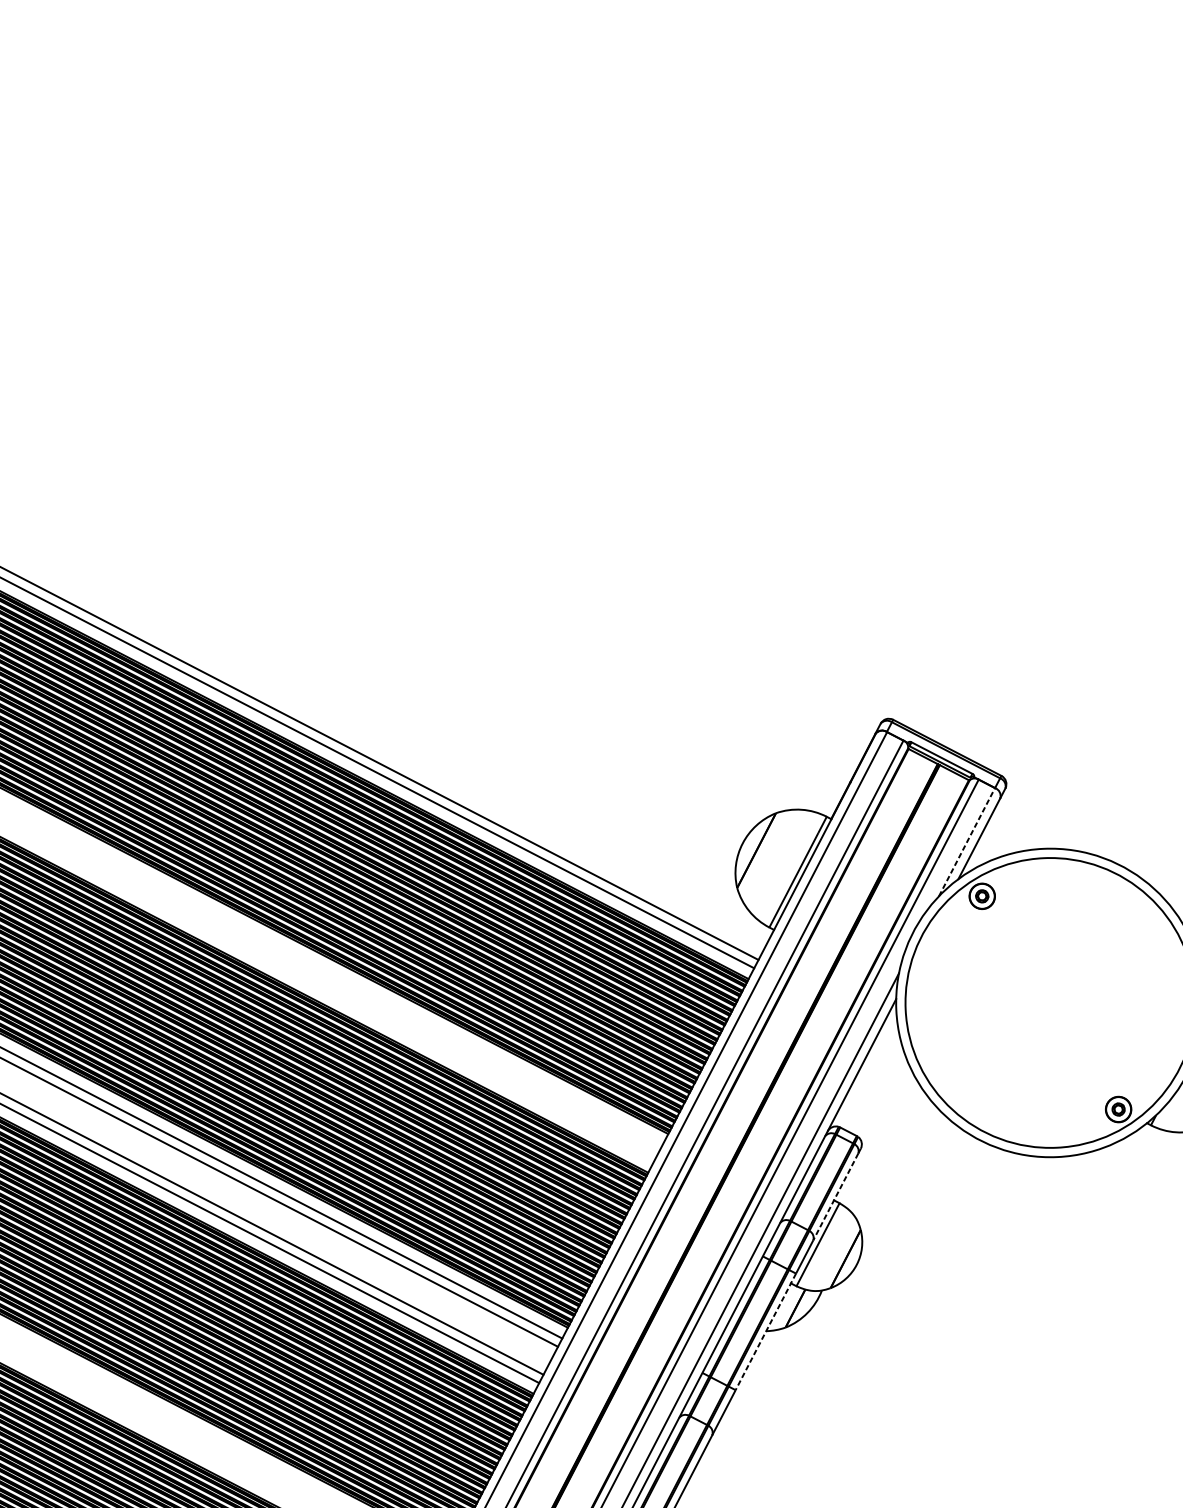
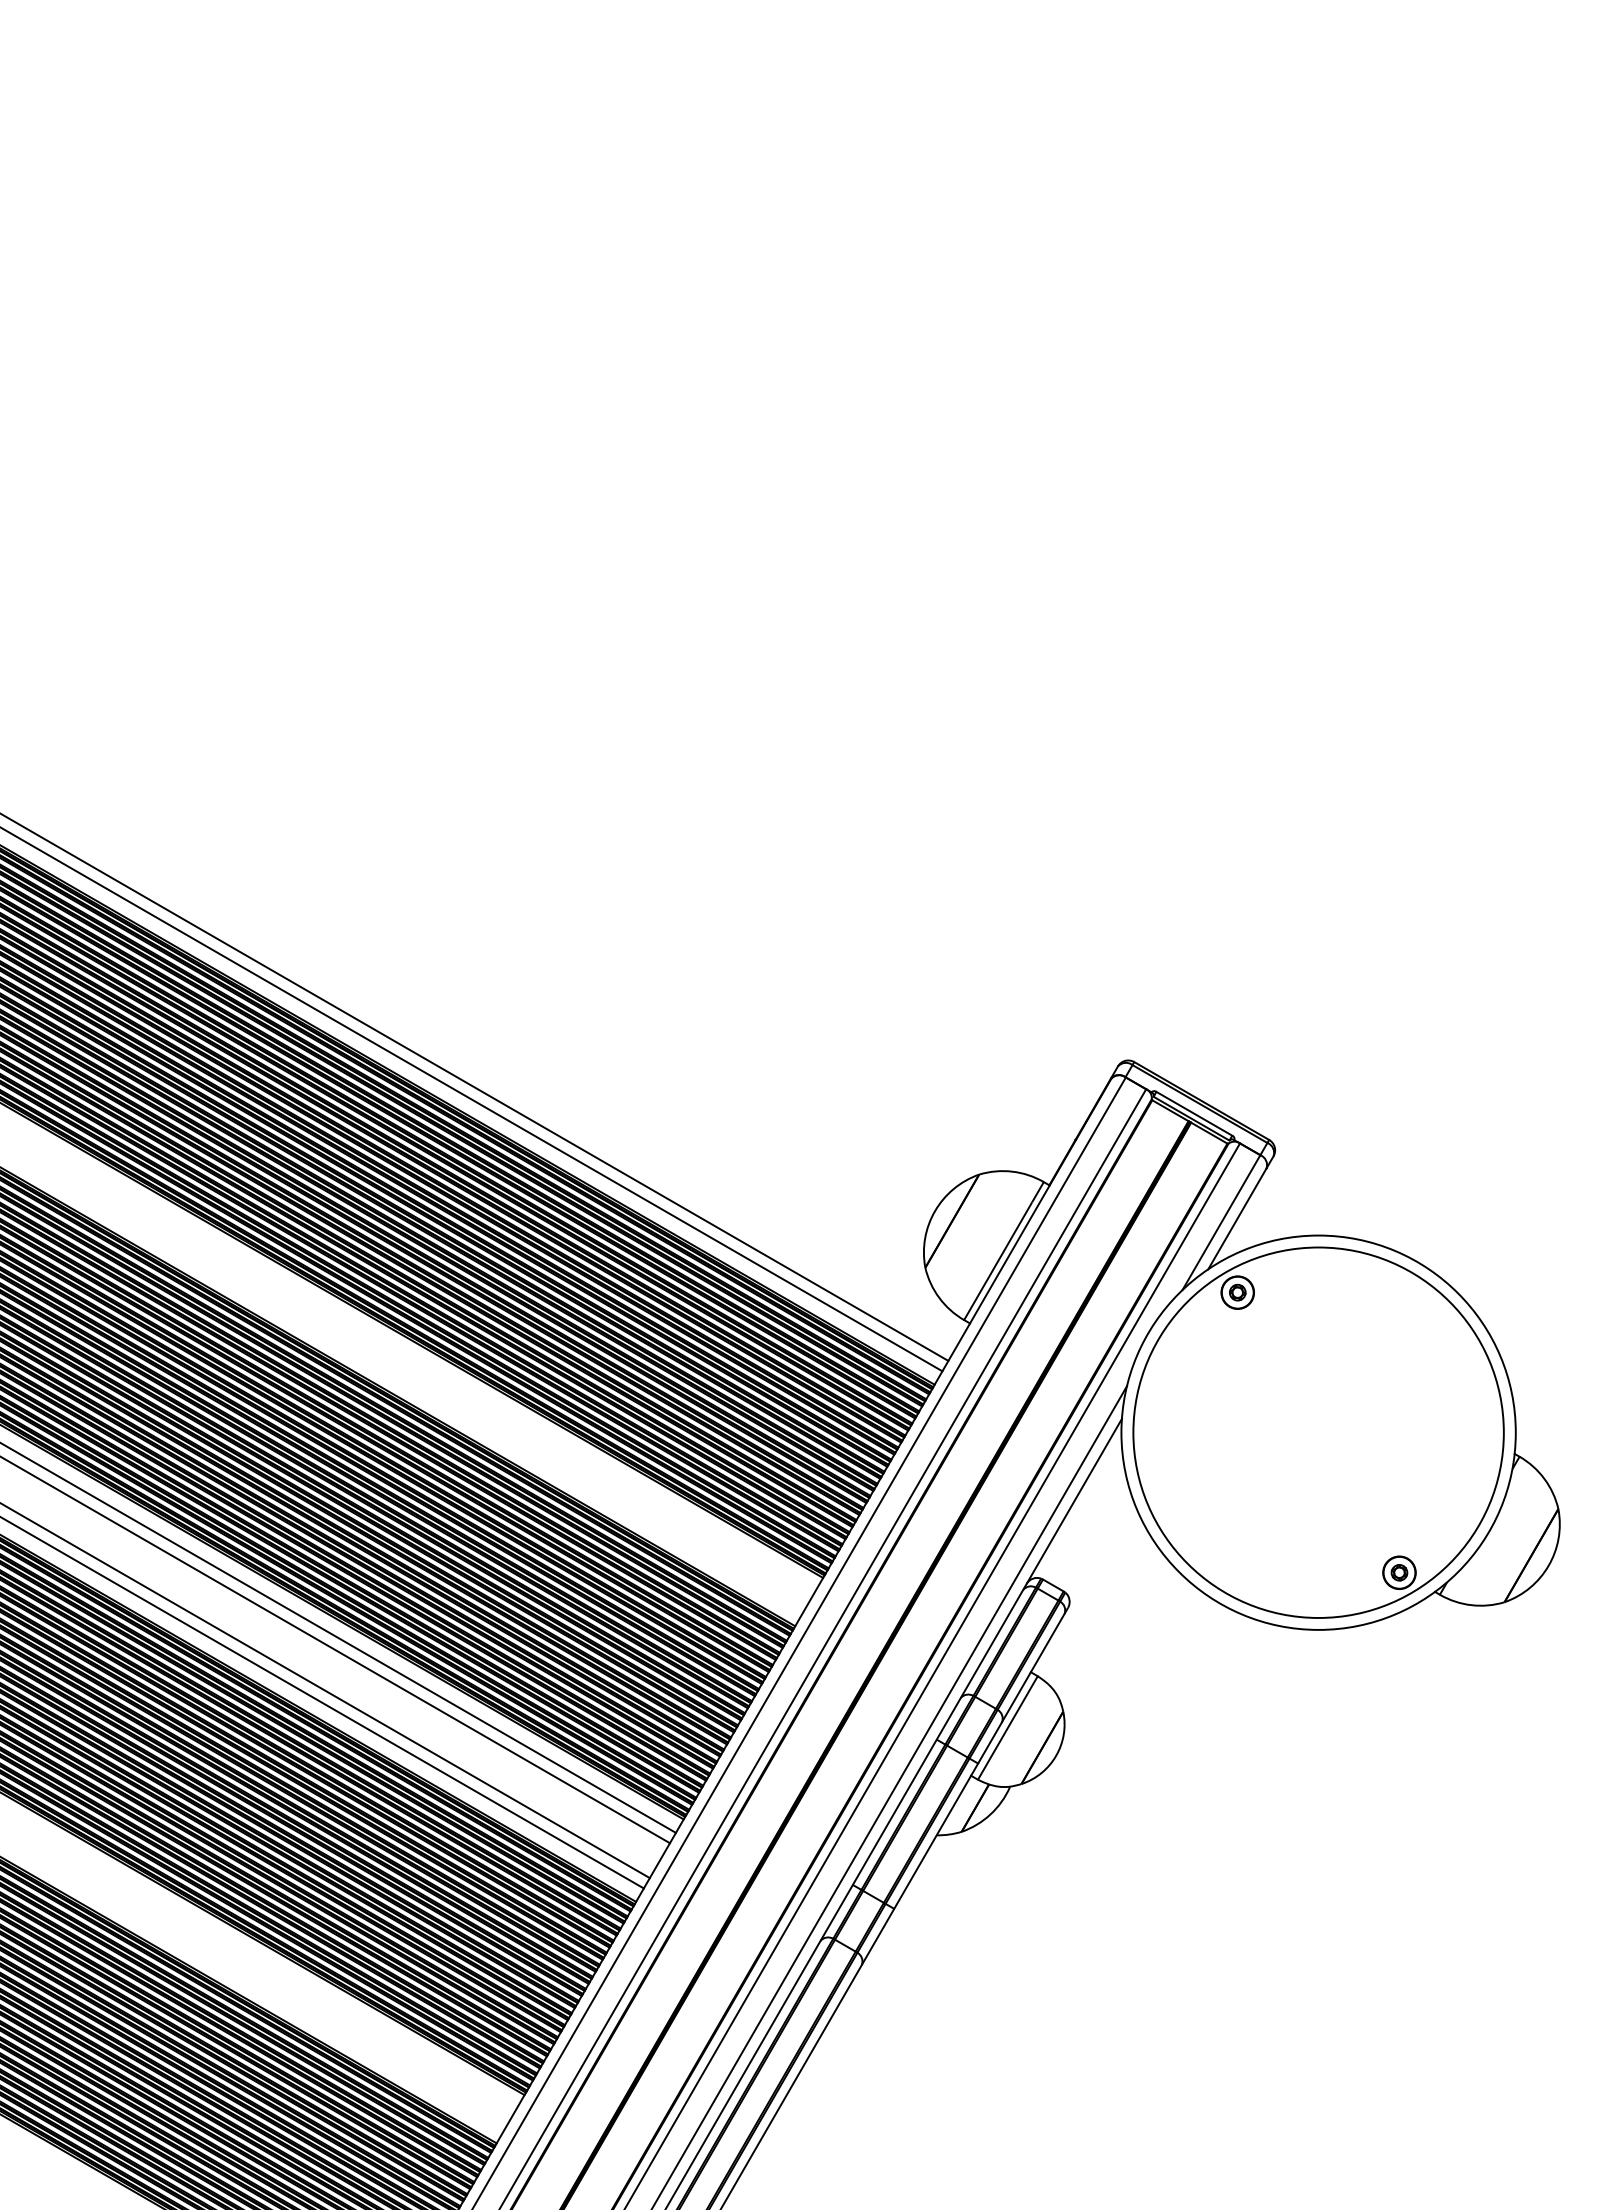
line: (967, 842) -> (1221, 1222), dashed -> solid
line: (835, 1197) -> (1033, 1668), dashed -> solid
line: (766, 1332) -> (936, 1836), dashed -> solid

